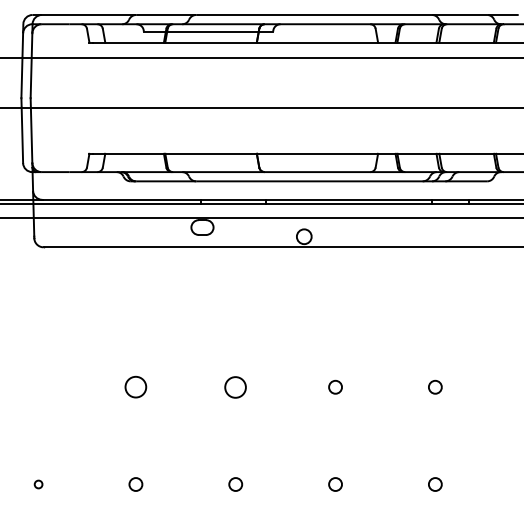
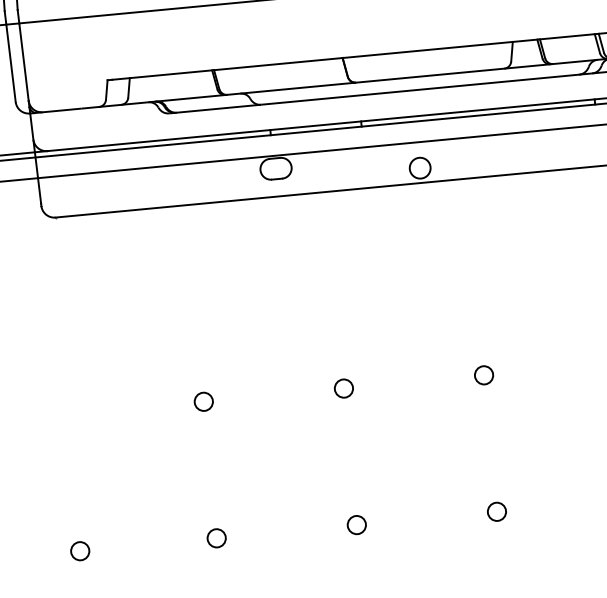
circle: (235, 386) -> (343, 387), size x0.62
circle: (135, 387) -> (203, 402), size x0.62
circle: (38, 484) -> (79, 551), size x1.67

